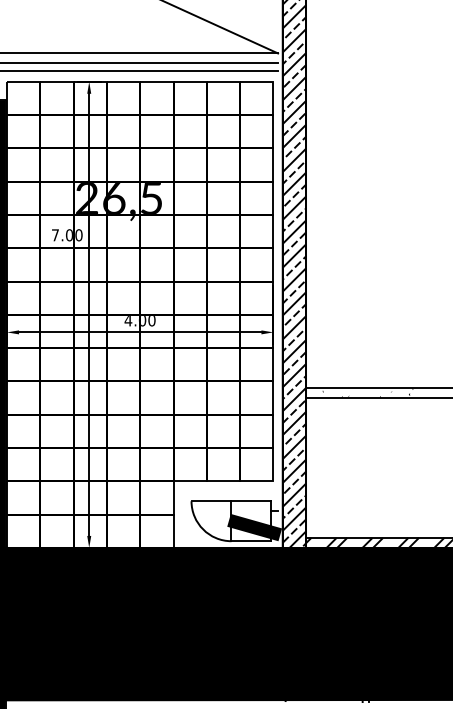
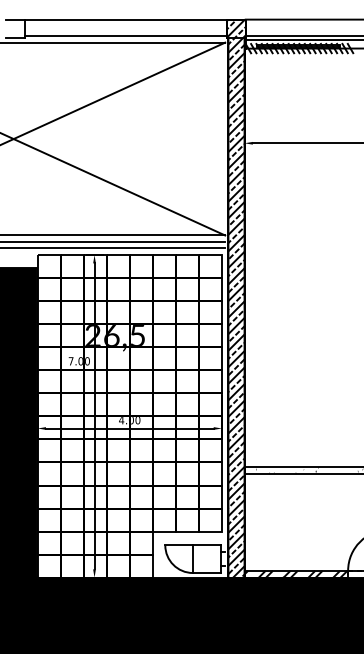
fill: (255, 527) -> (209, 563), removed

